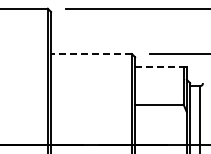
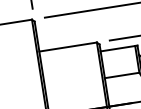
line: (90, 53) -> (67, 46), dashed -> solid
line: (159, 66) -> (117, 48), dashed -> solid

